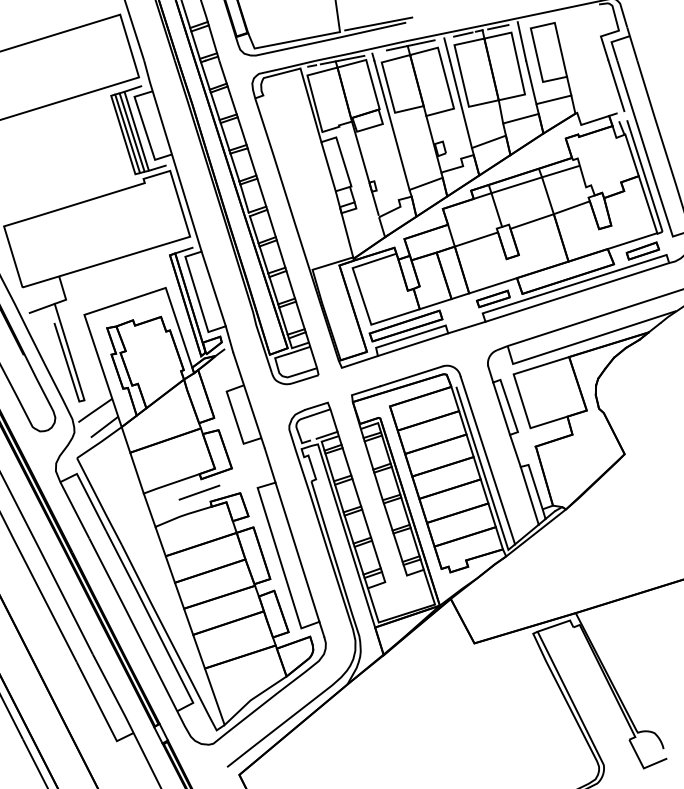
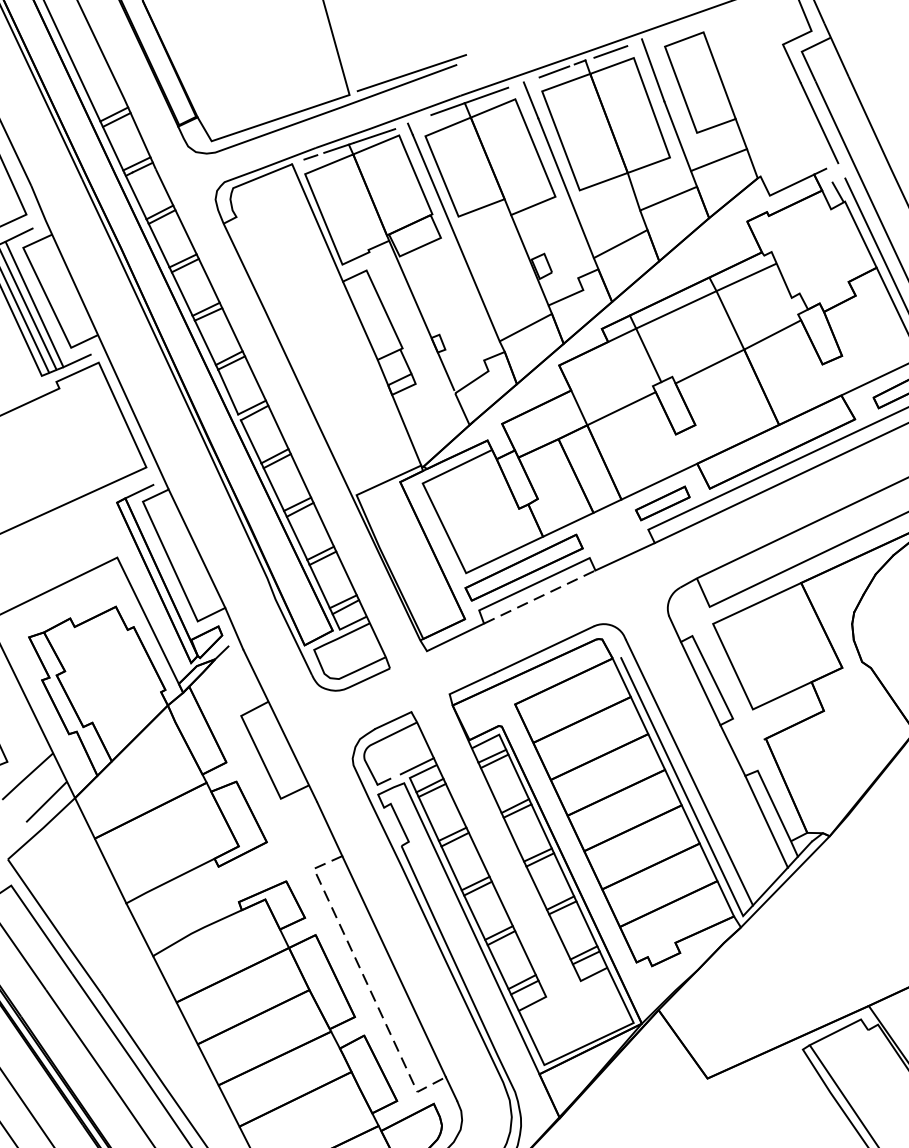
line: (413, 344) -> (540, 596), solid -> dashed
line: (199, 492) -> (218, 889), removed
line: (279, 559) -> (365, 982), solid -> dashed

